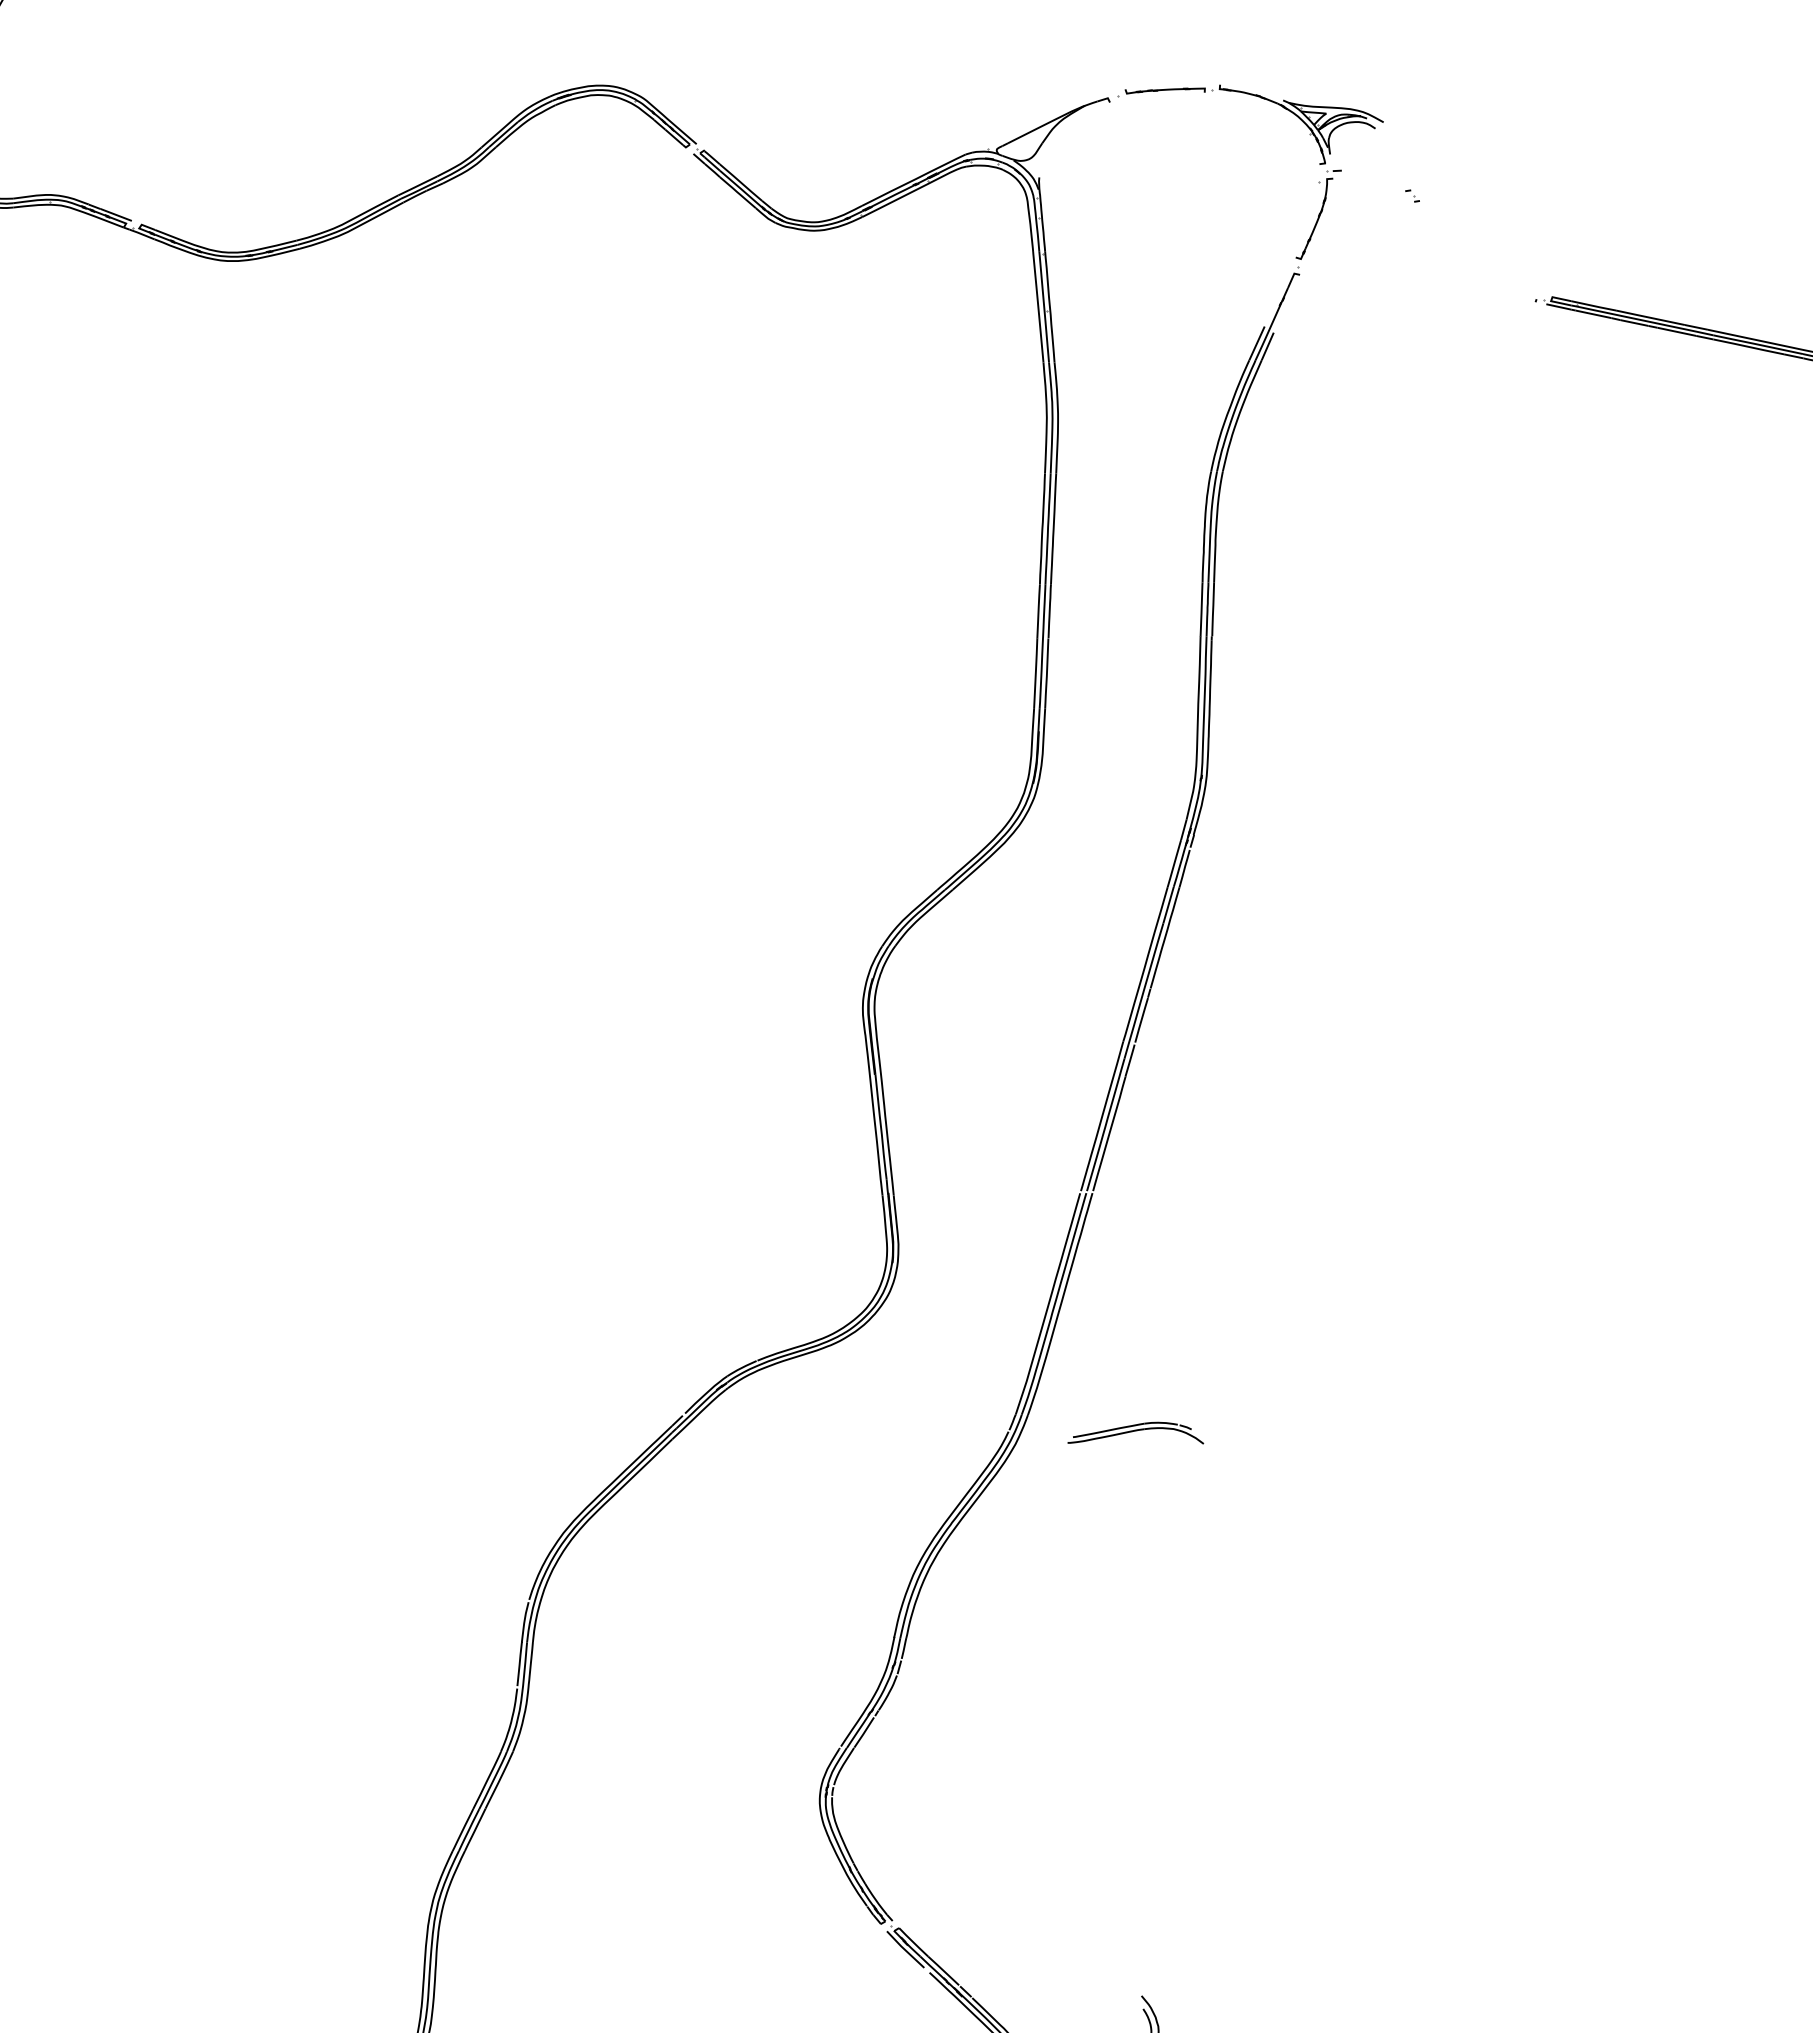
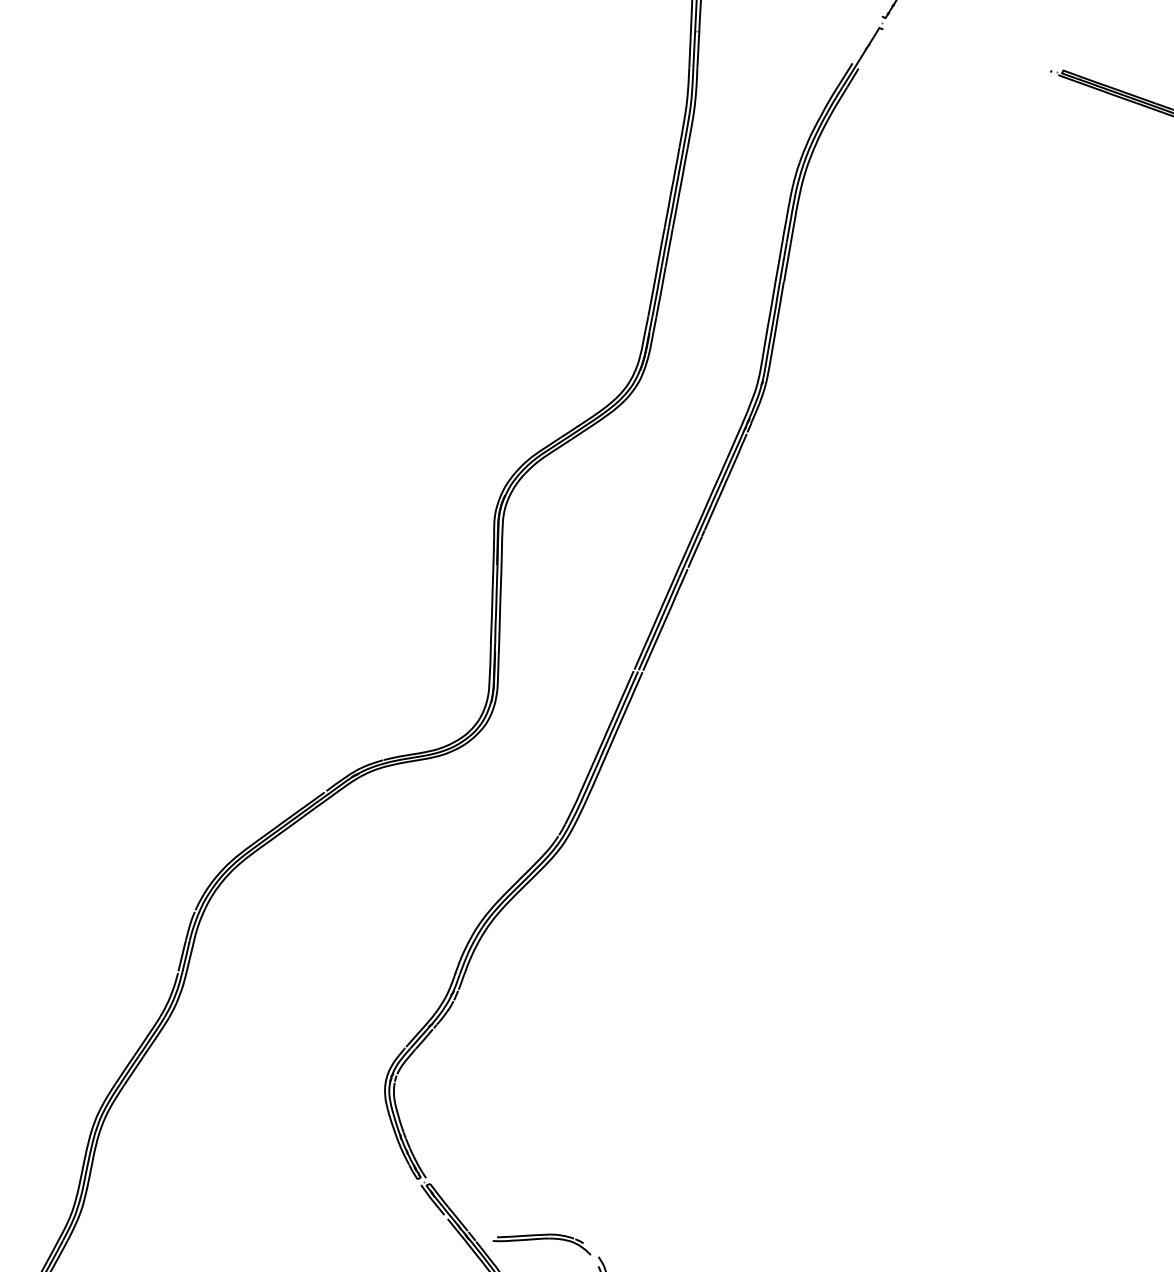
part: (1135, 1432) -> (542, 1240), moved

